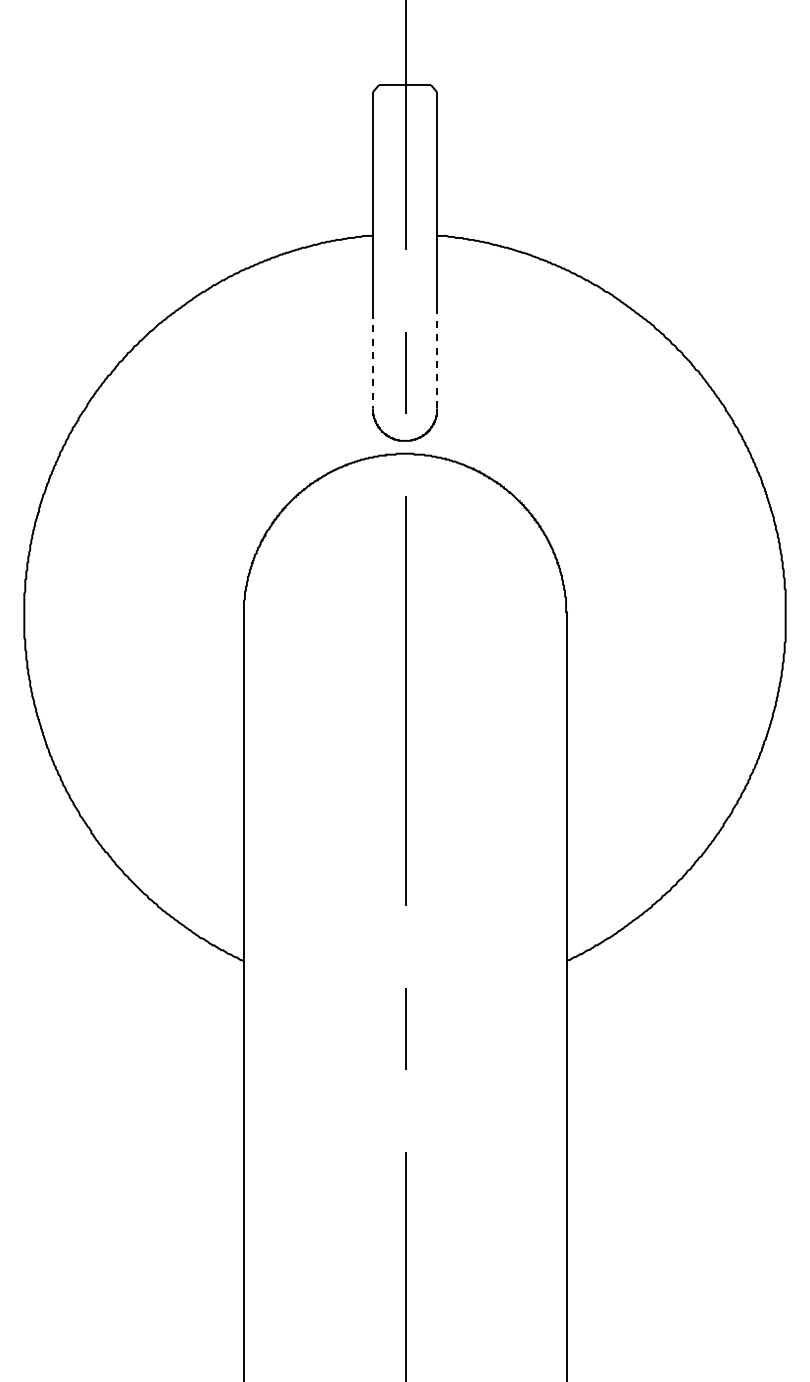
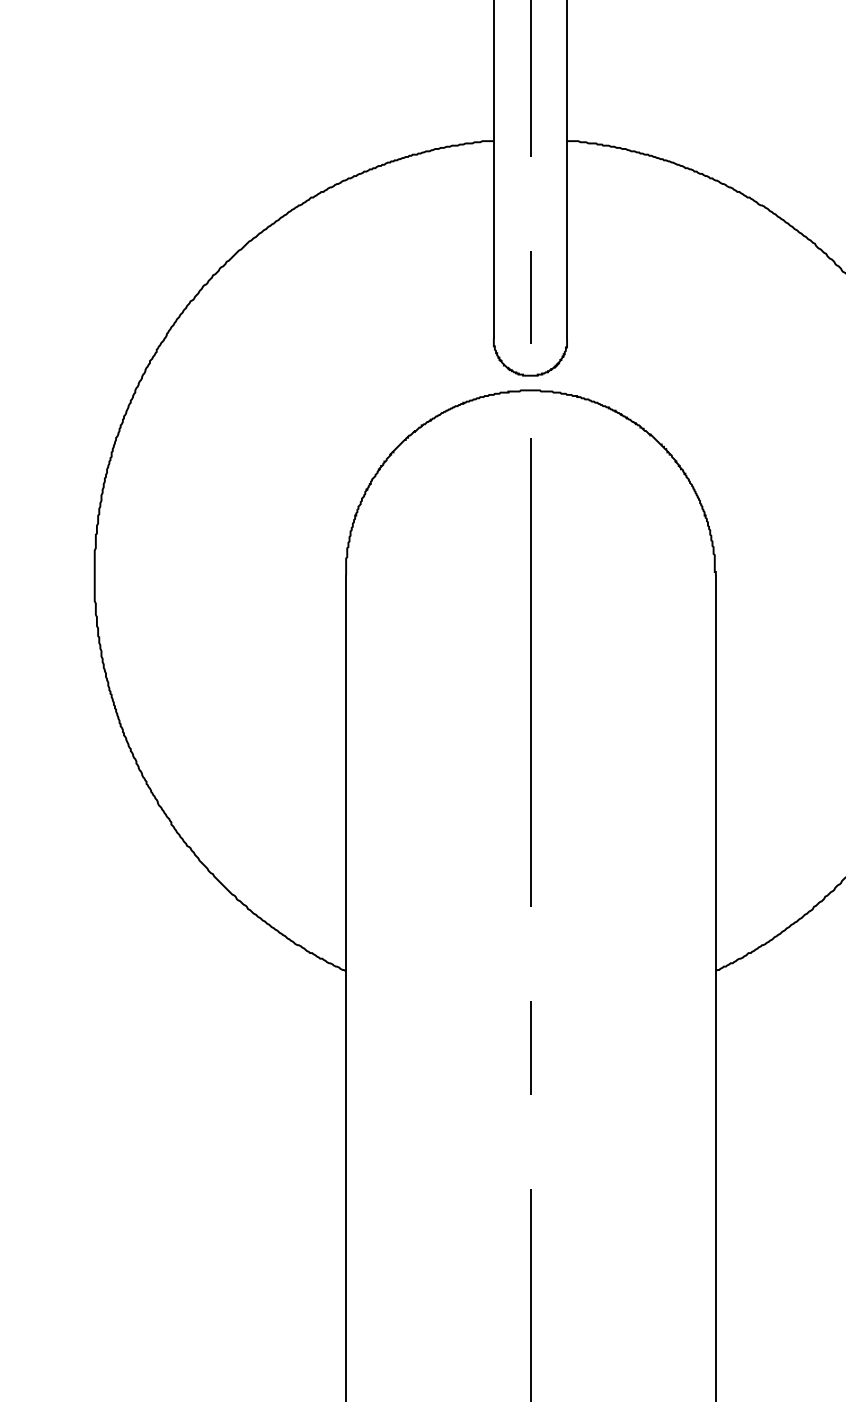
line: (437, 359) -> (567, 282), dashed -> solid
line: (373, 360) -> (494, 283), dashed -> solid

